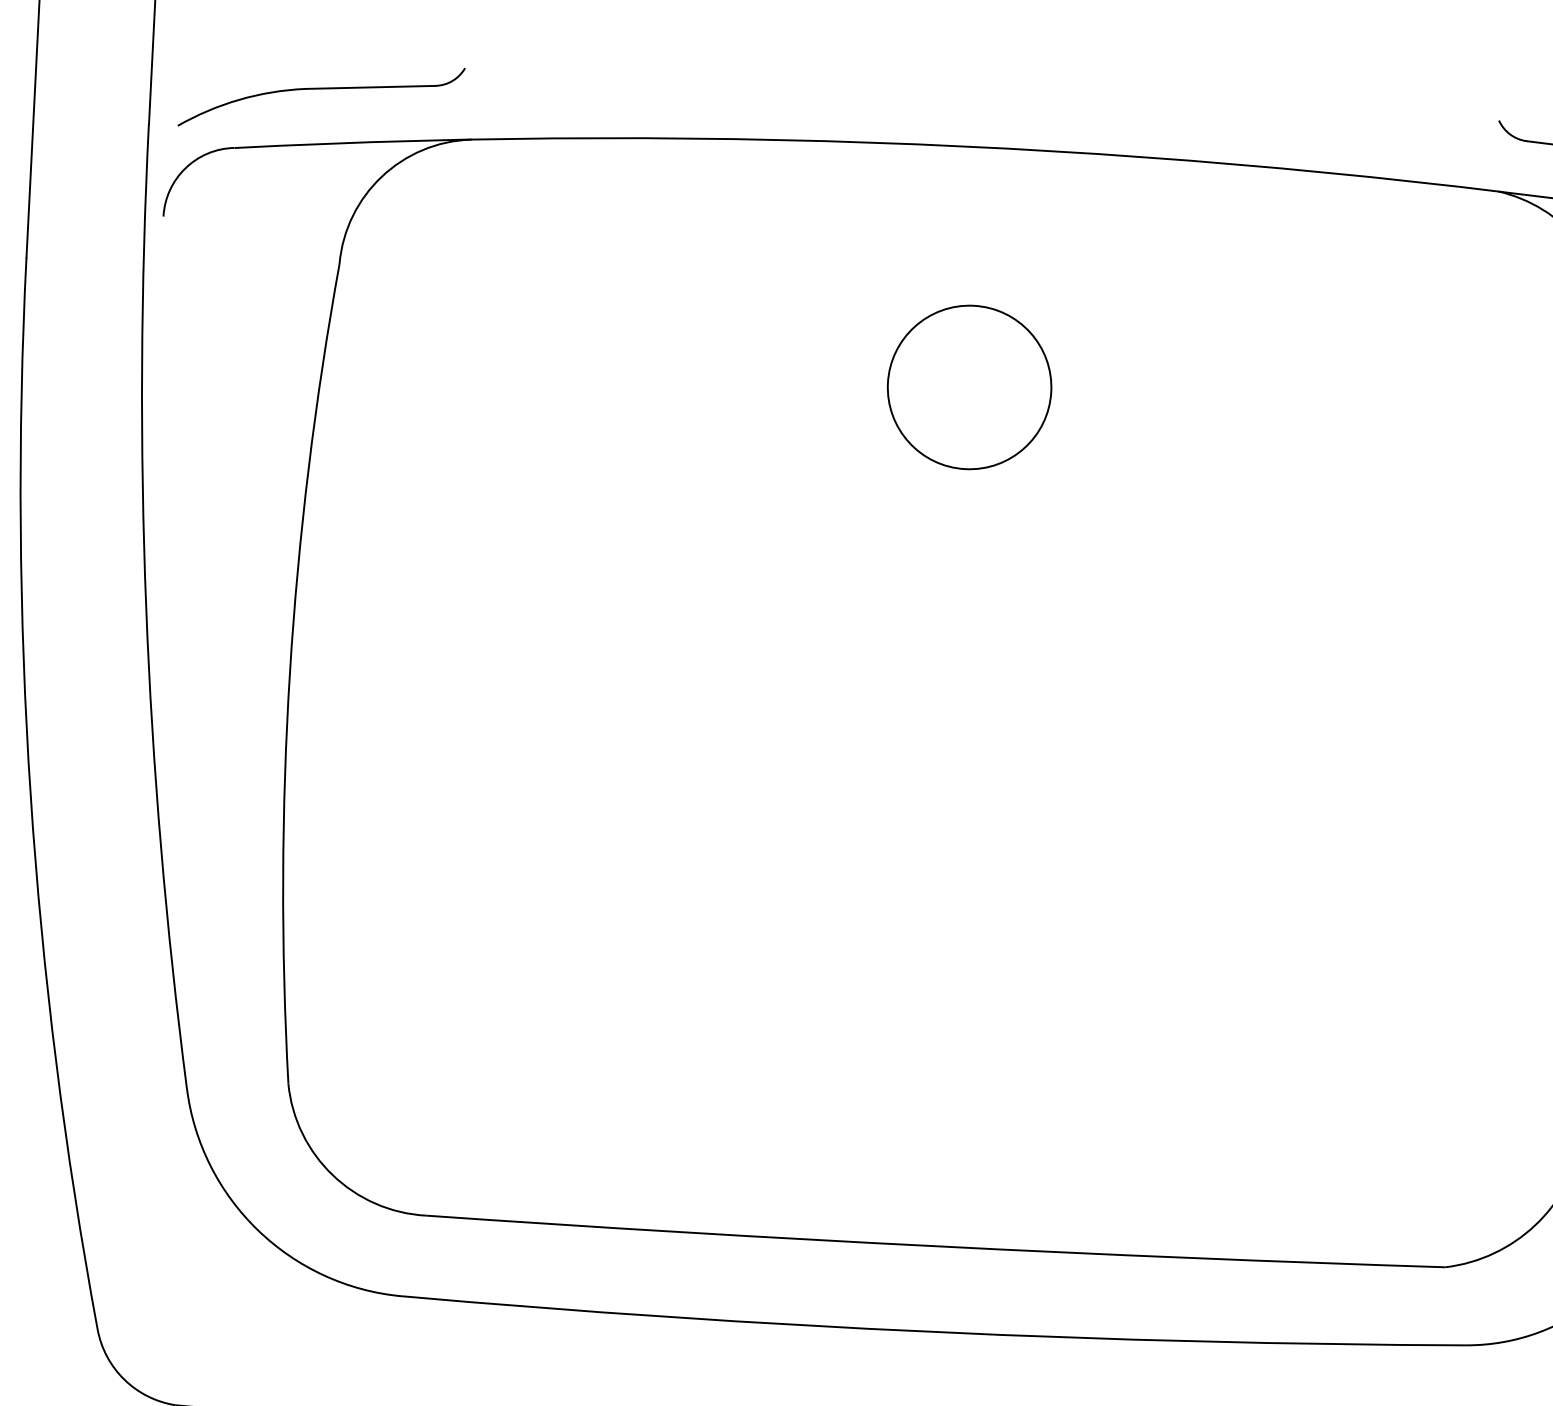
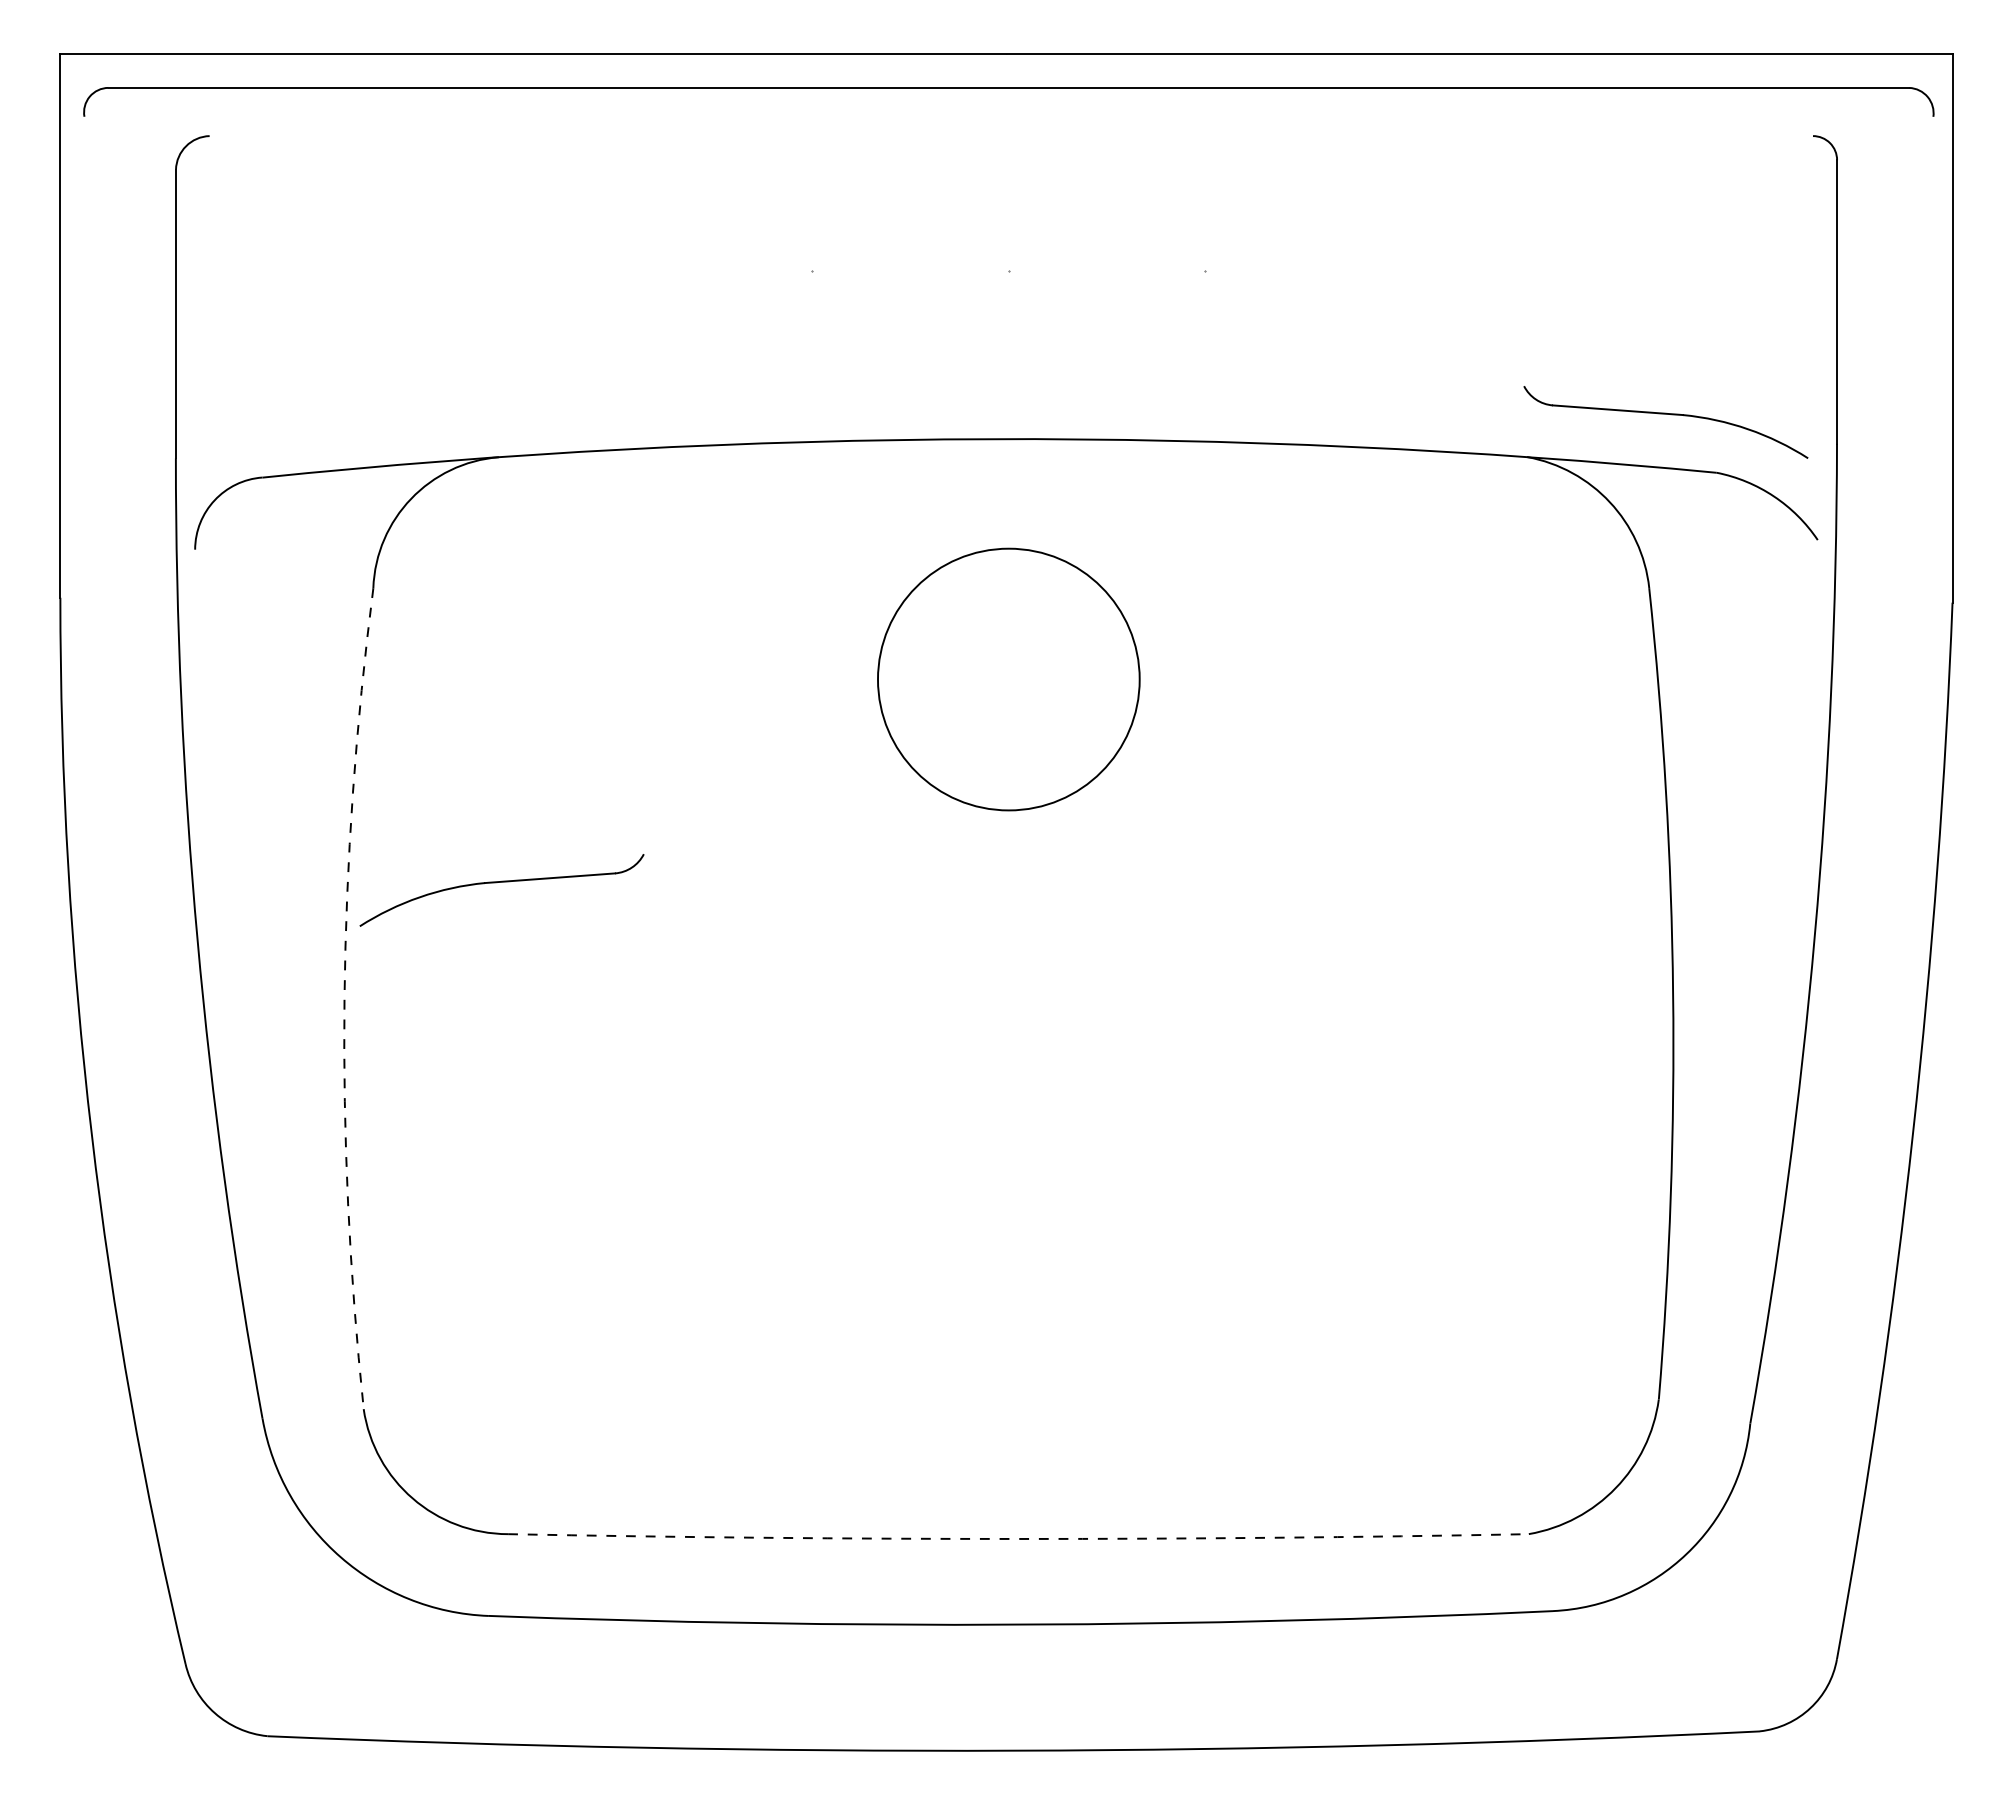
part: (321, 89) -> (501, 882), moved
circle: (969, 387) -> (1008, 679), size x1.6
arc: (289, 672) -> (344, 998), solid -> dashed
arc: (935, 1245) -> (1018, 1538), solid -> dashed

